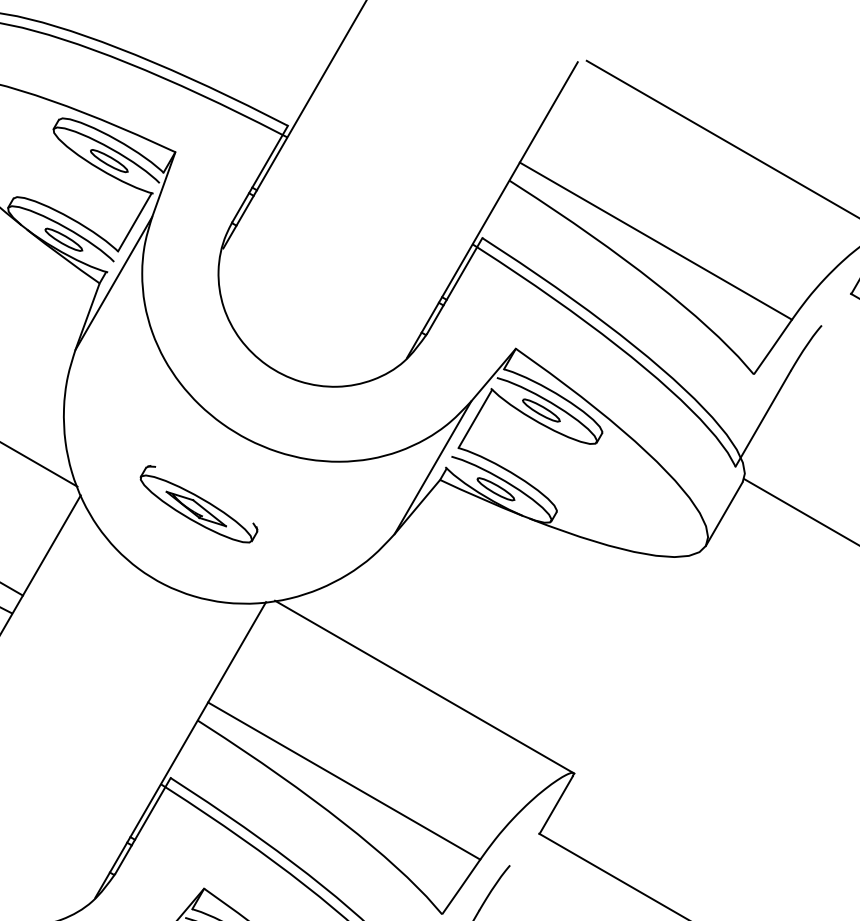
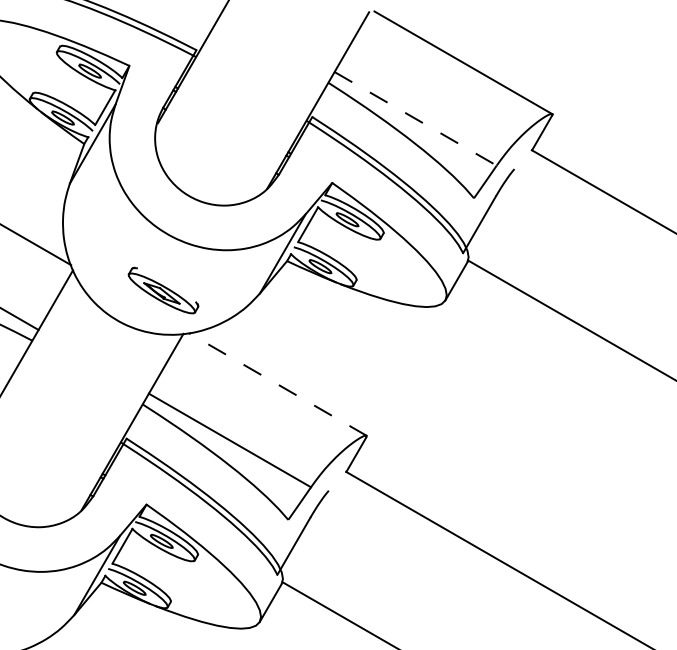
line: (655, 240) -> (415, 118), solid -> dashed
part: (199, 504) -> (163, 290), moved
line: (423, 687) -> (277, 384), solid -> dashed

